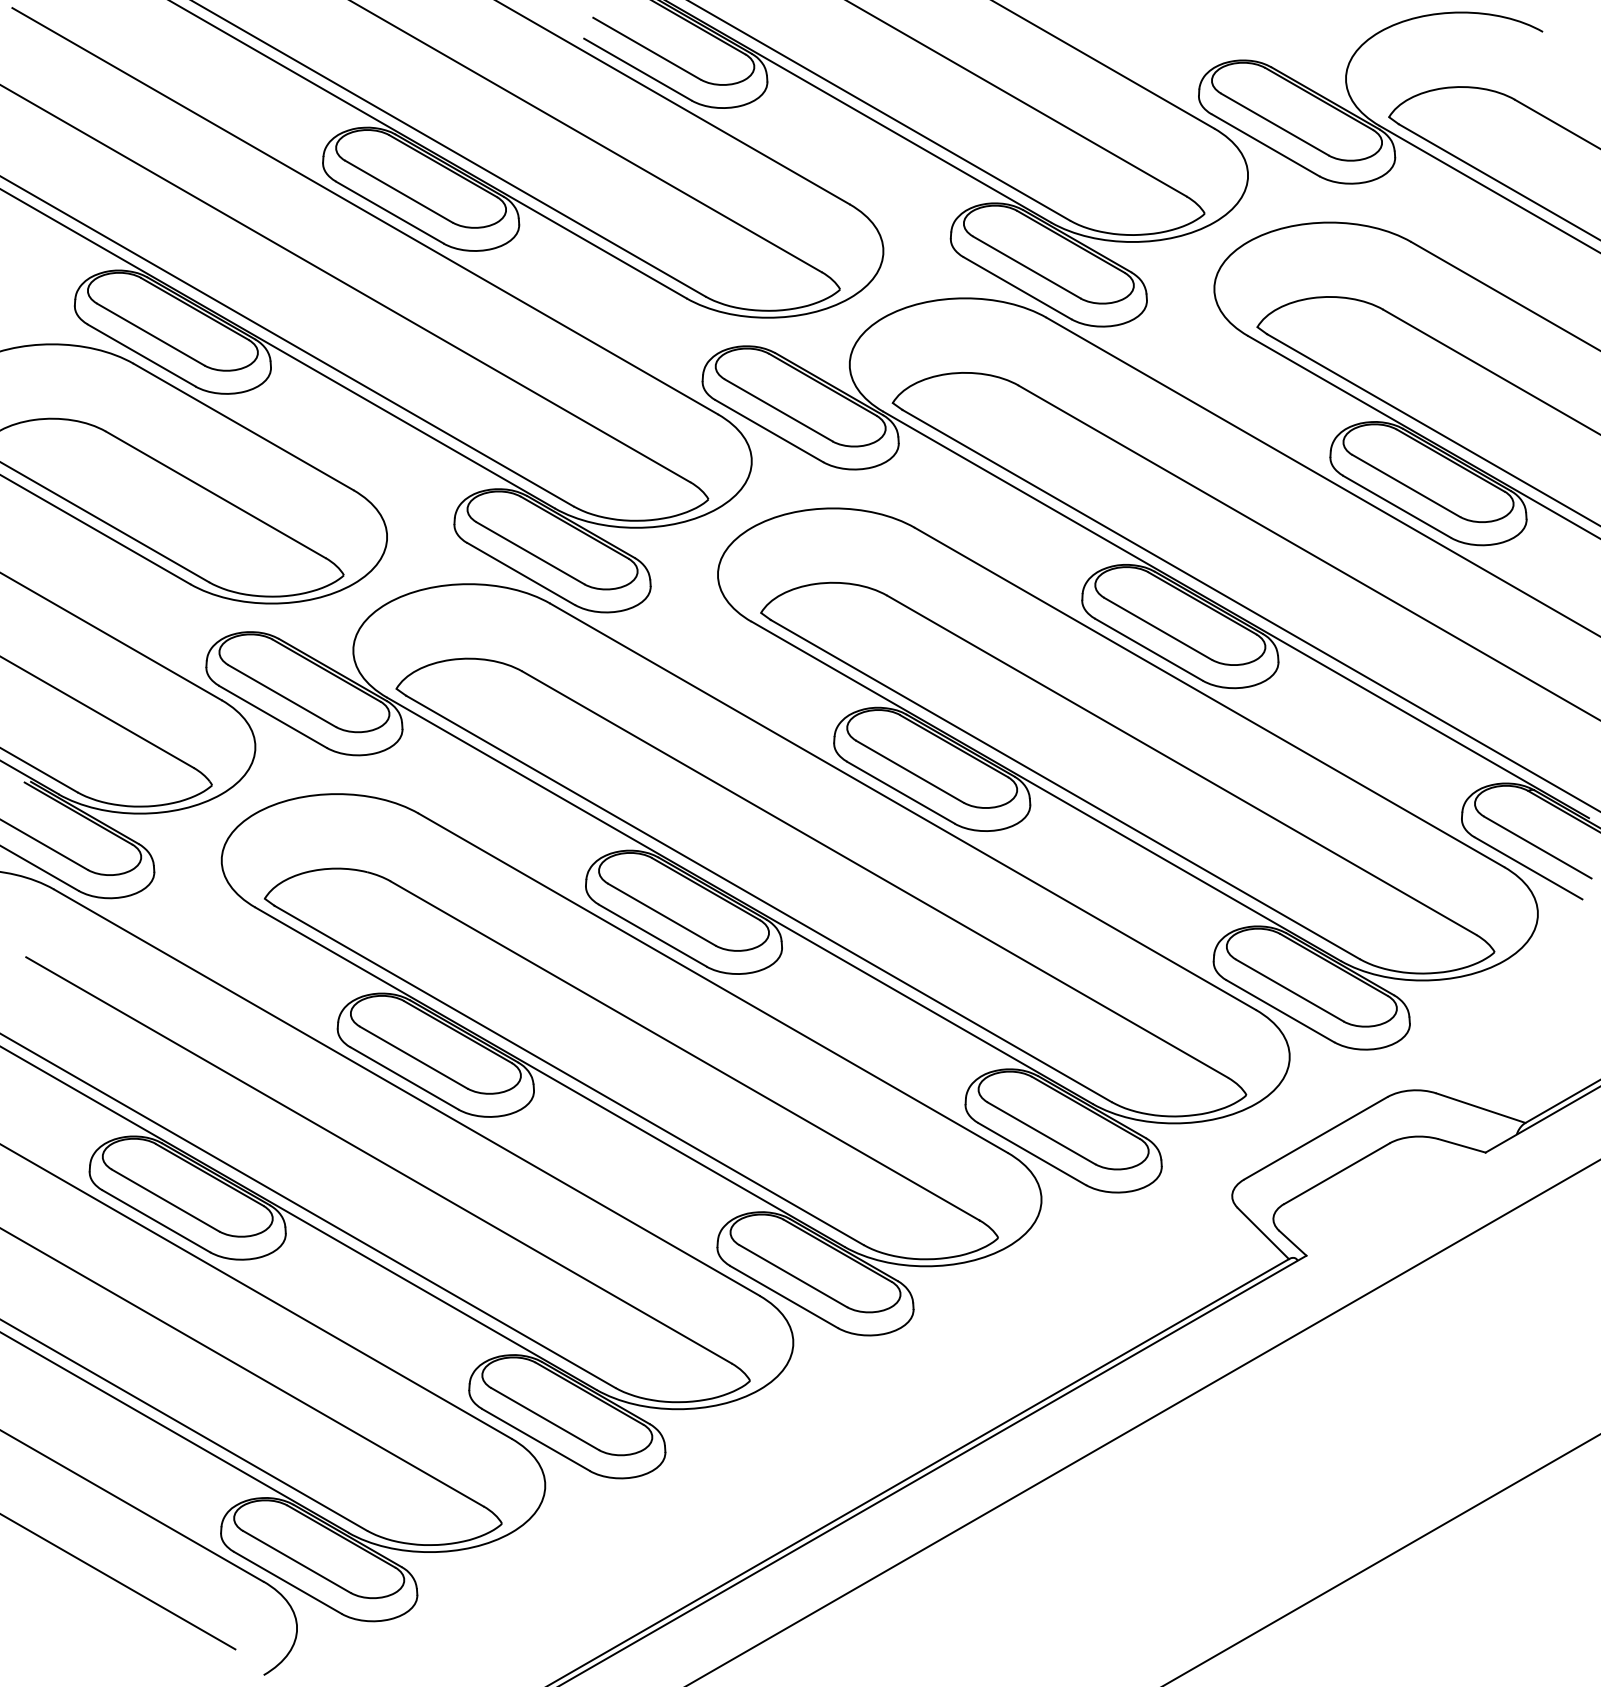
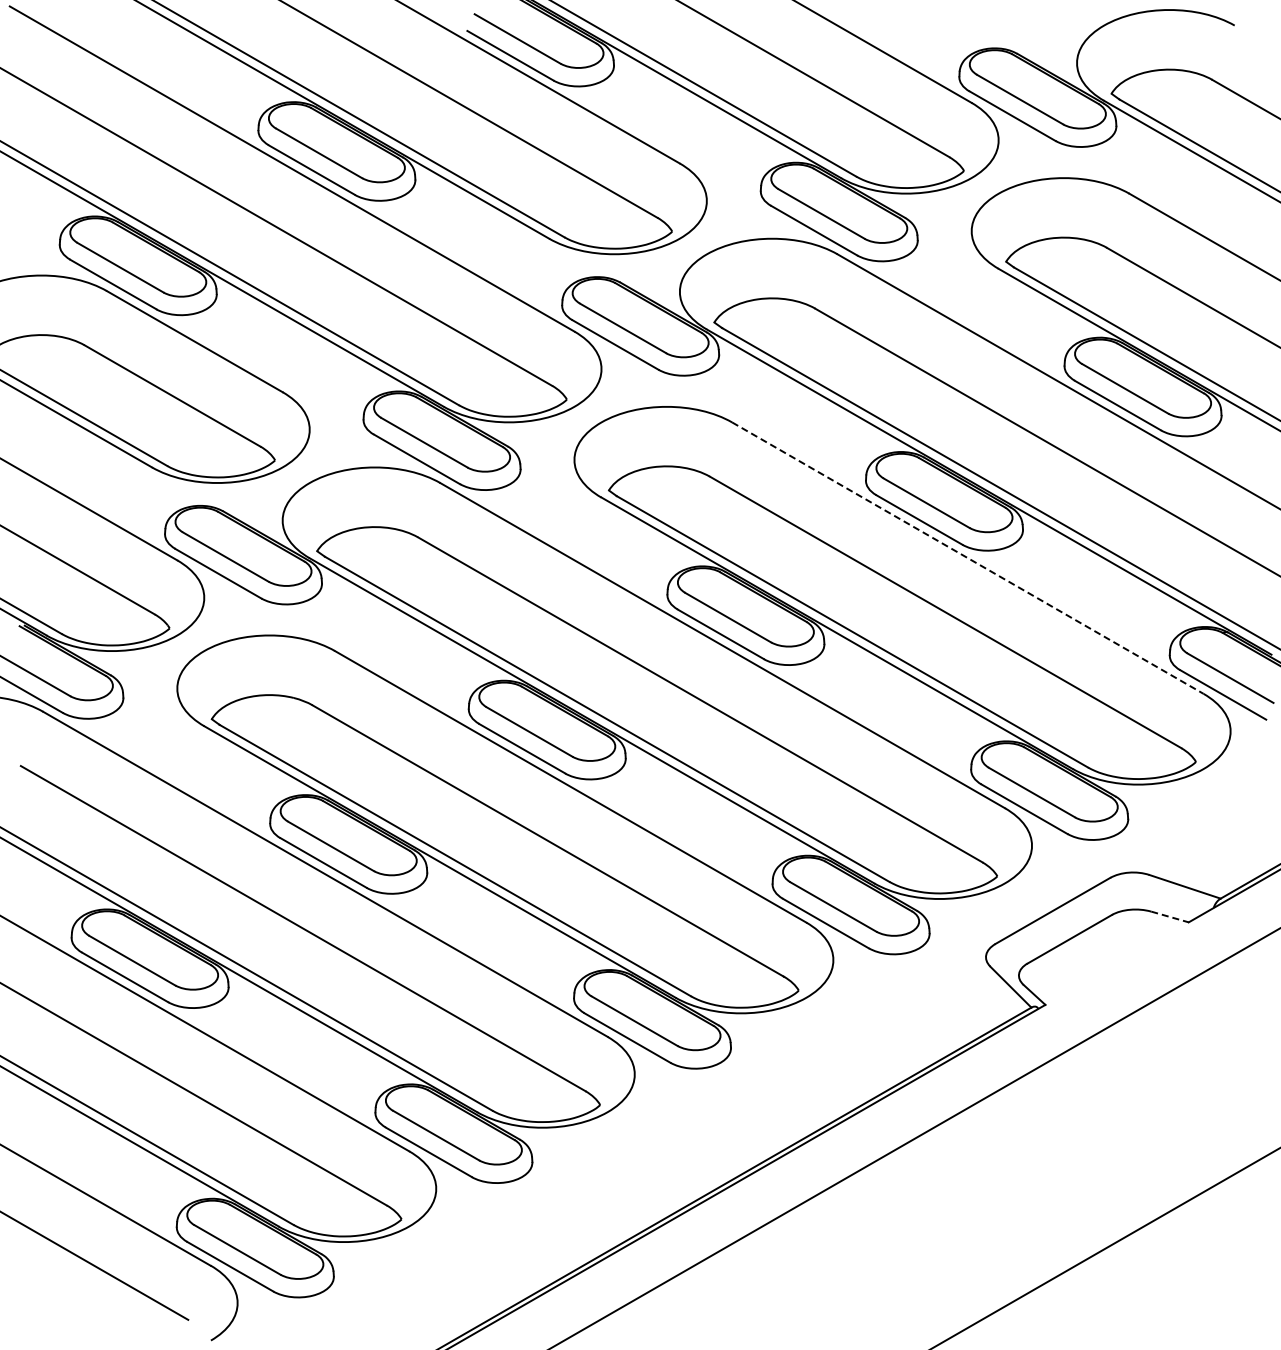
line: (1209, 697) -> (967, 558), solid -> dashed
line: (1462, 1145) -> (1170, 916), solid -> dashed

